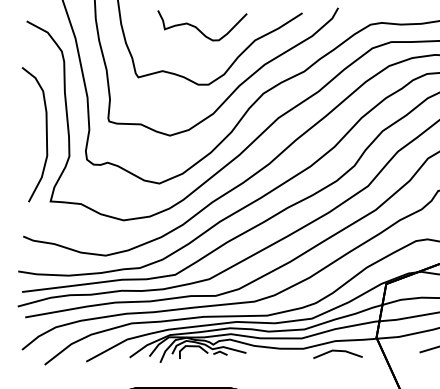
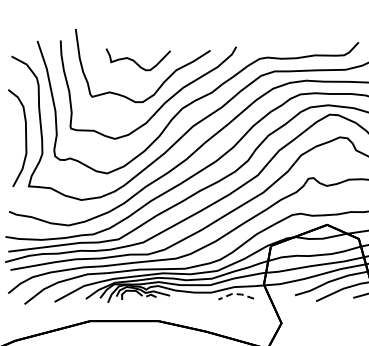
line: (337, 351) -> (235, 294), solid -> dashed

